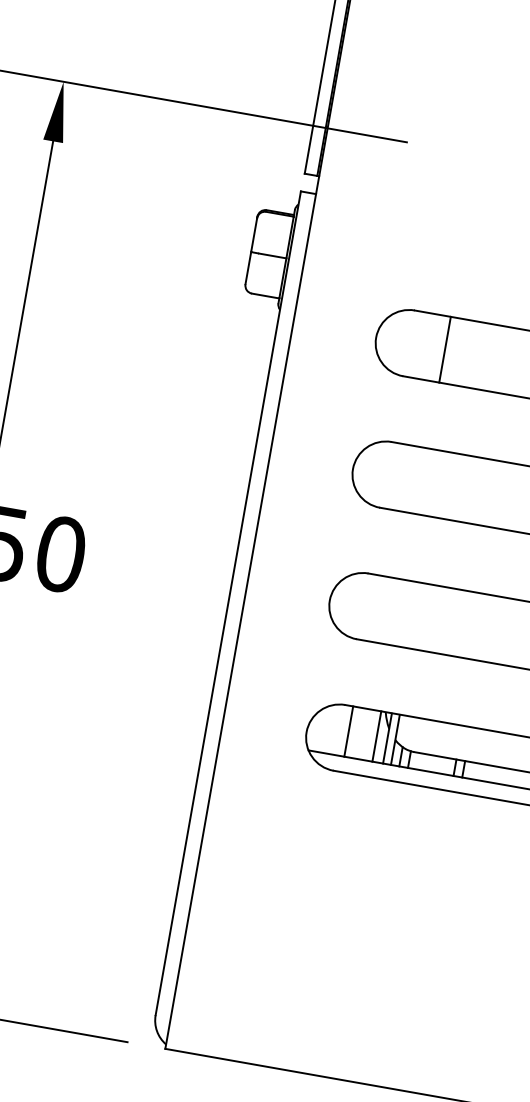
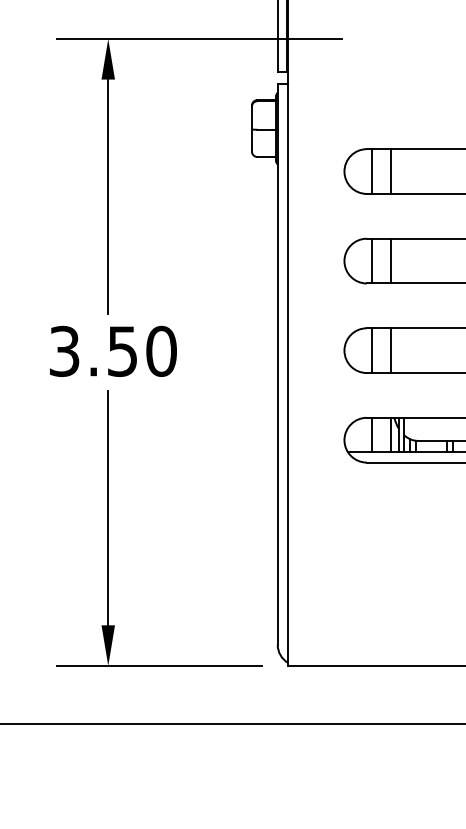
line: (417, 344) -> (372, 171), added
line: (394, 475) -> (372, 260), added
line: (422, 480) -> (391, 260), added
line: (371, 607) -> (372, 350), added
line: (398, 612) -> (391, 350), added

